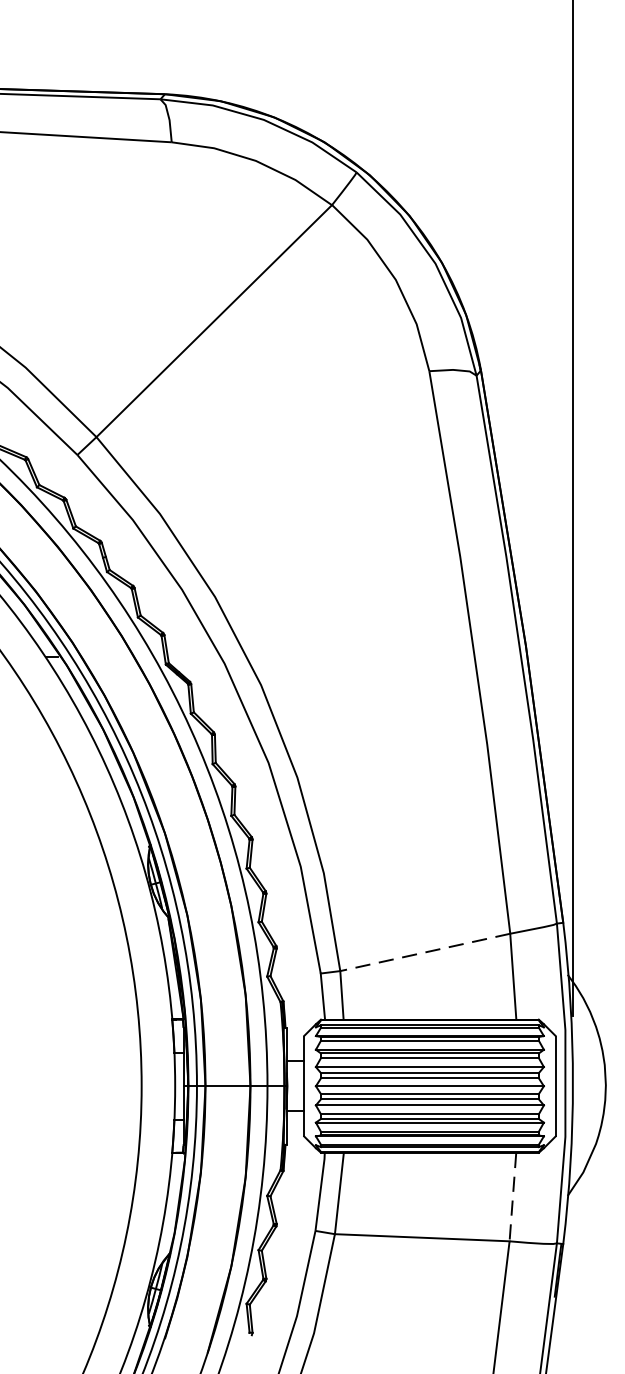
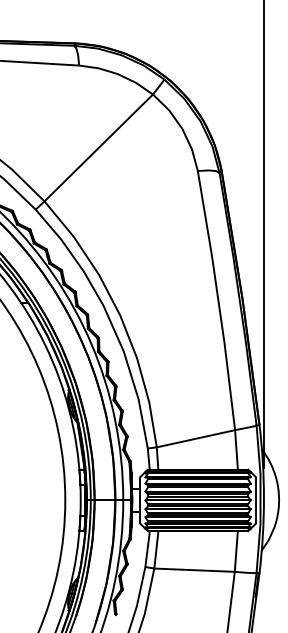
line: (424, 951) -> (195, 438), dashed -> solid
line: (513, 1197) -> (236, 551), dashed -> solid

